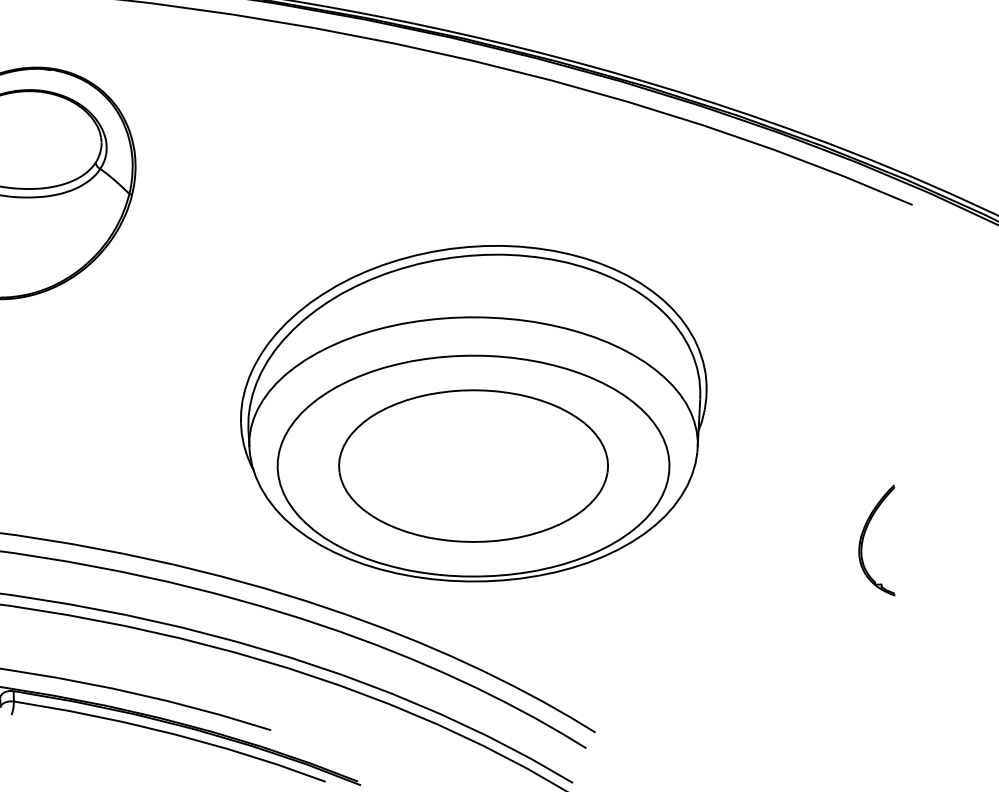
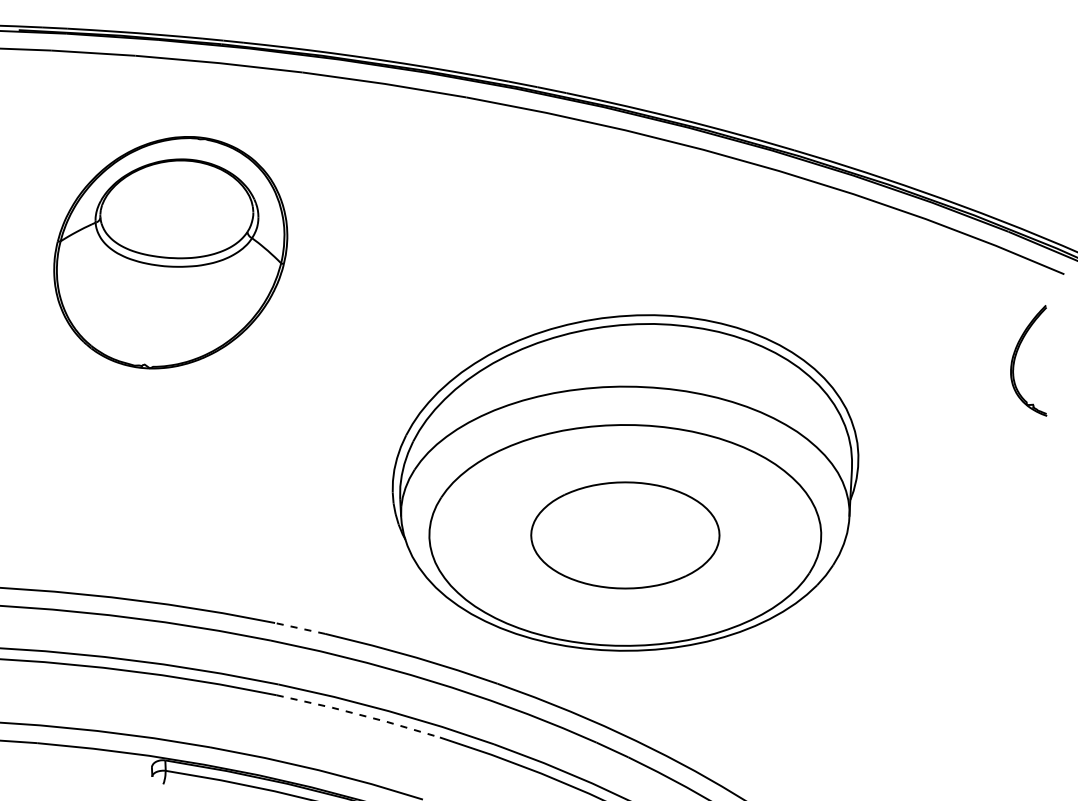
part: (473, 466) -> (625, 535), size x0.7
part: (864, 536) -> (1016, 356), moved
line: (148, 559) -> (300, 628), solid -> dashed
line: (207, 645) -> (359, 714), solid -> dashed

